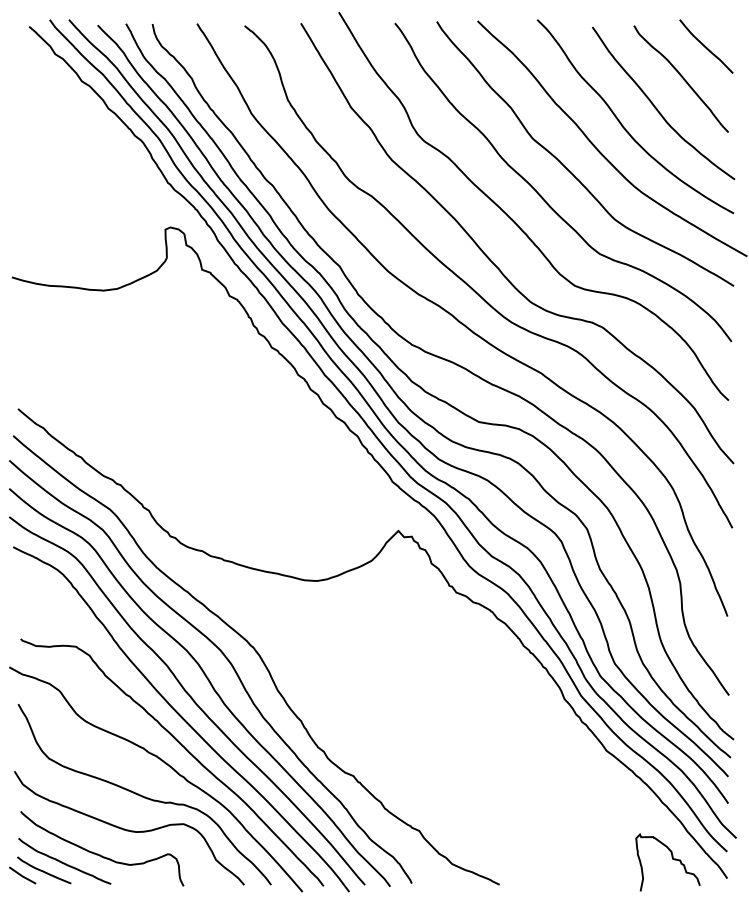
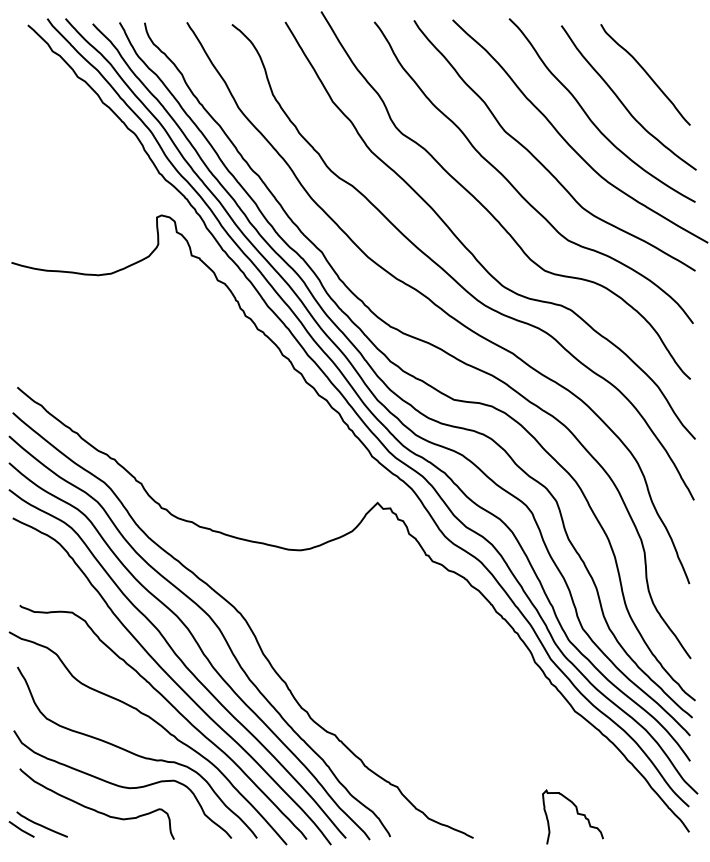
curve: (705, 45) -> (668, 43), removed
curve: (671, 858) -> (576, 813), moved
curve: (63, 861) -> (60, 816), removed

